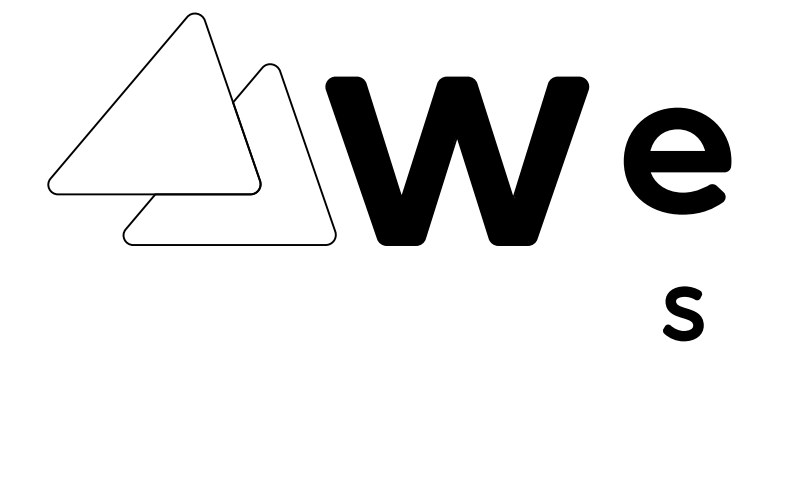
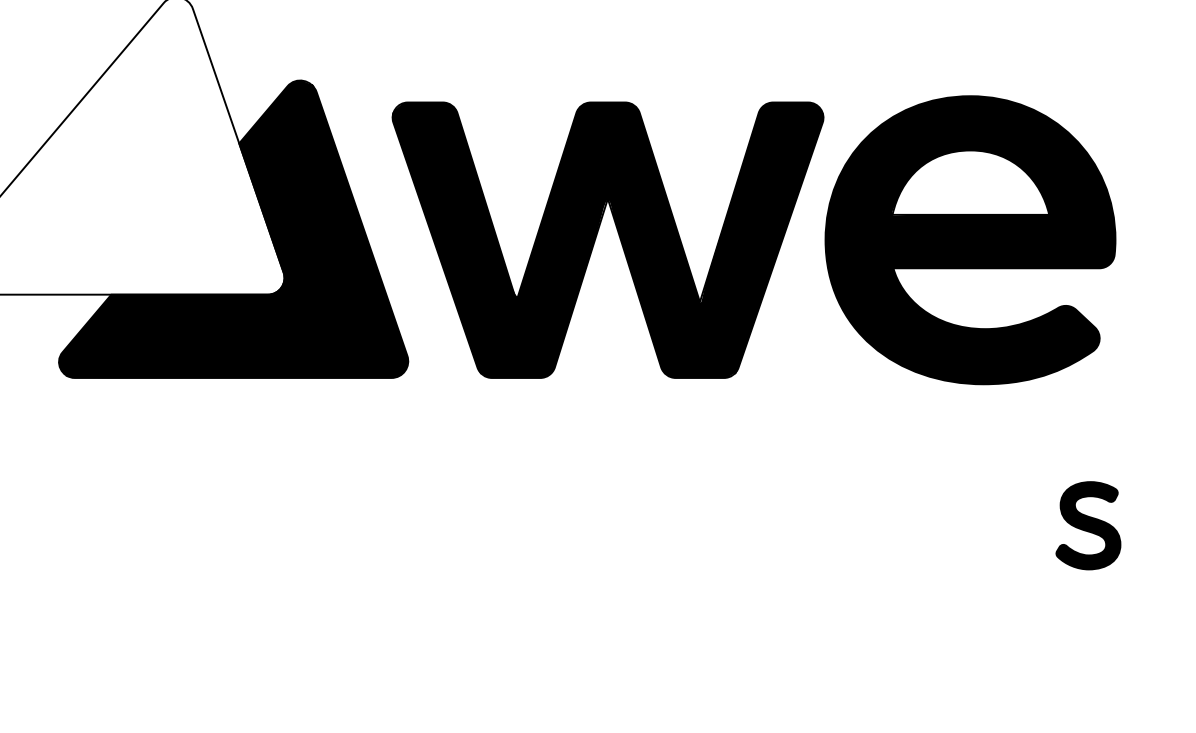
fill: (229, 154) -> (233, 229), added
part: (677, 160) -> (970, 238), size x1.67
part: (683, 313) -> (1088, 525), moved

